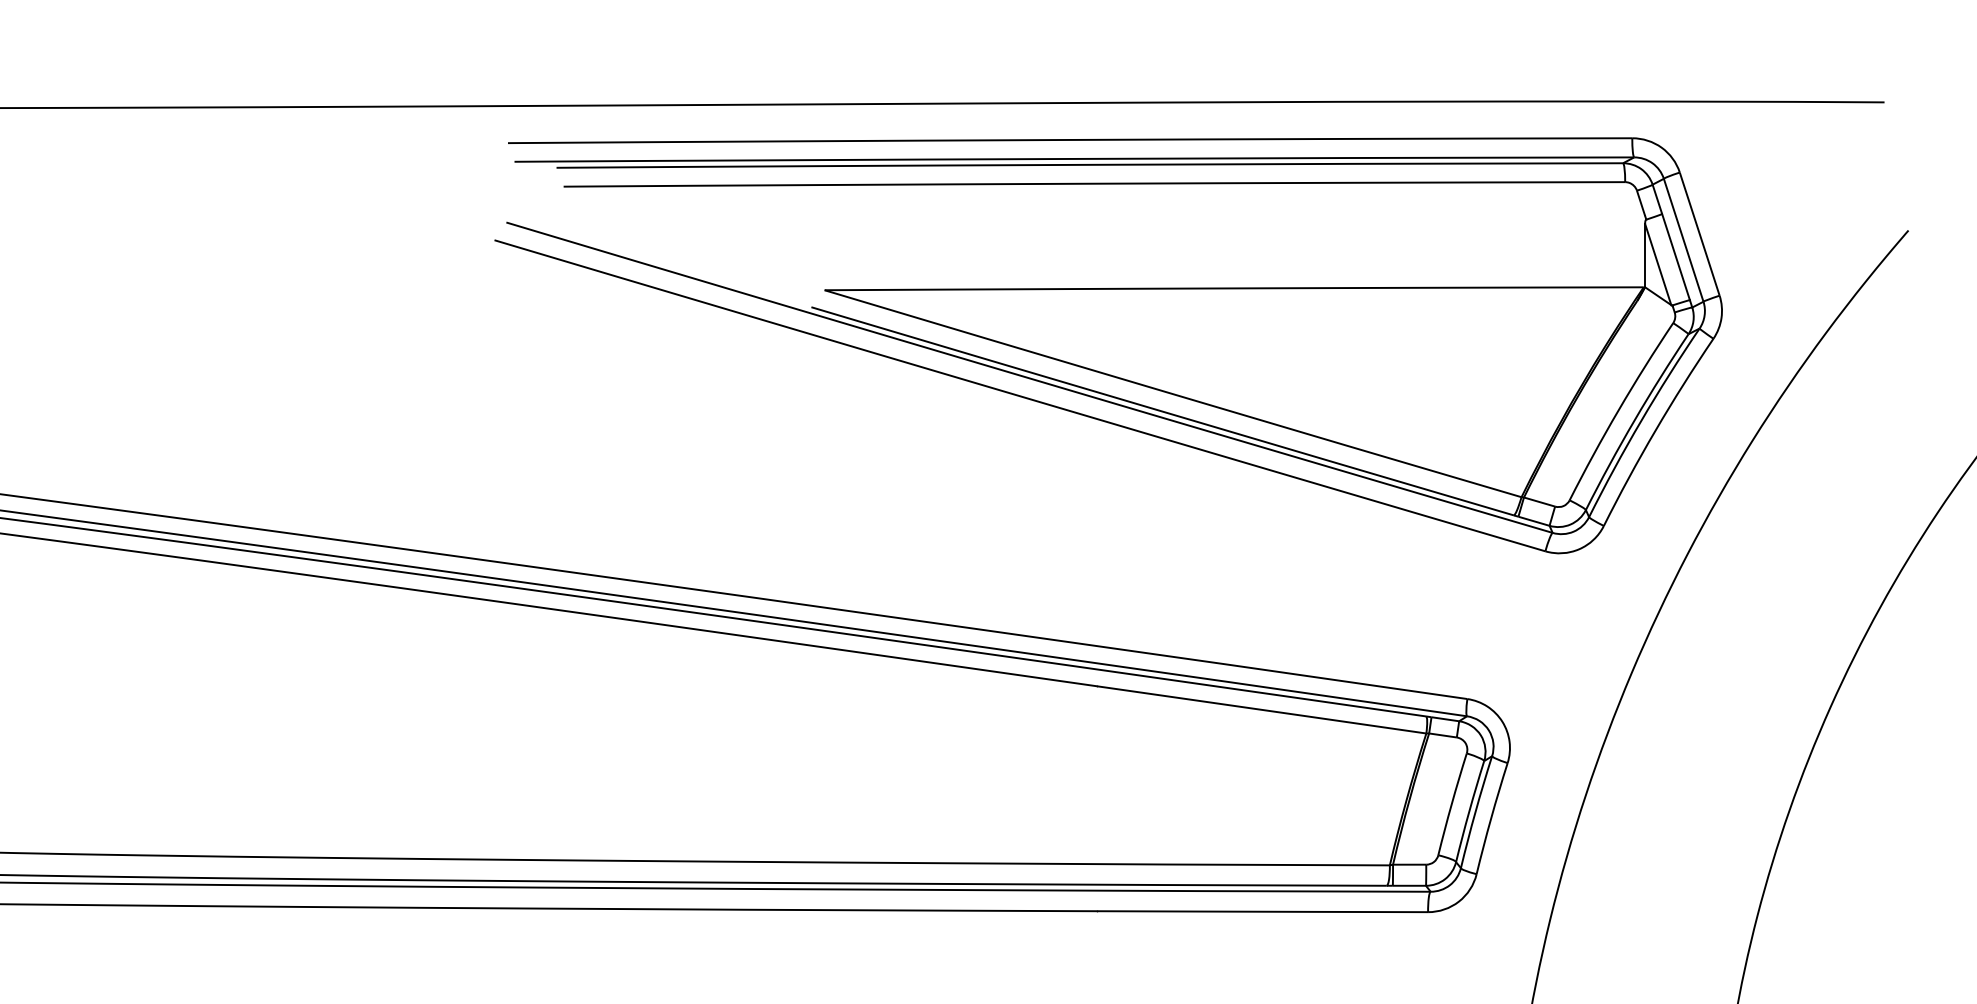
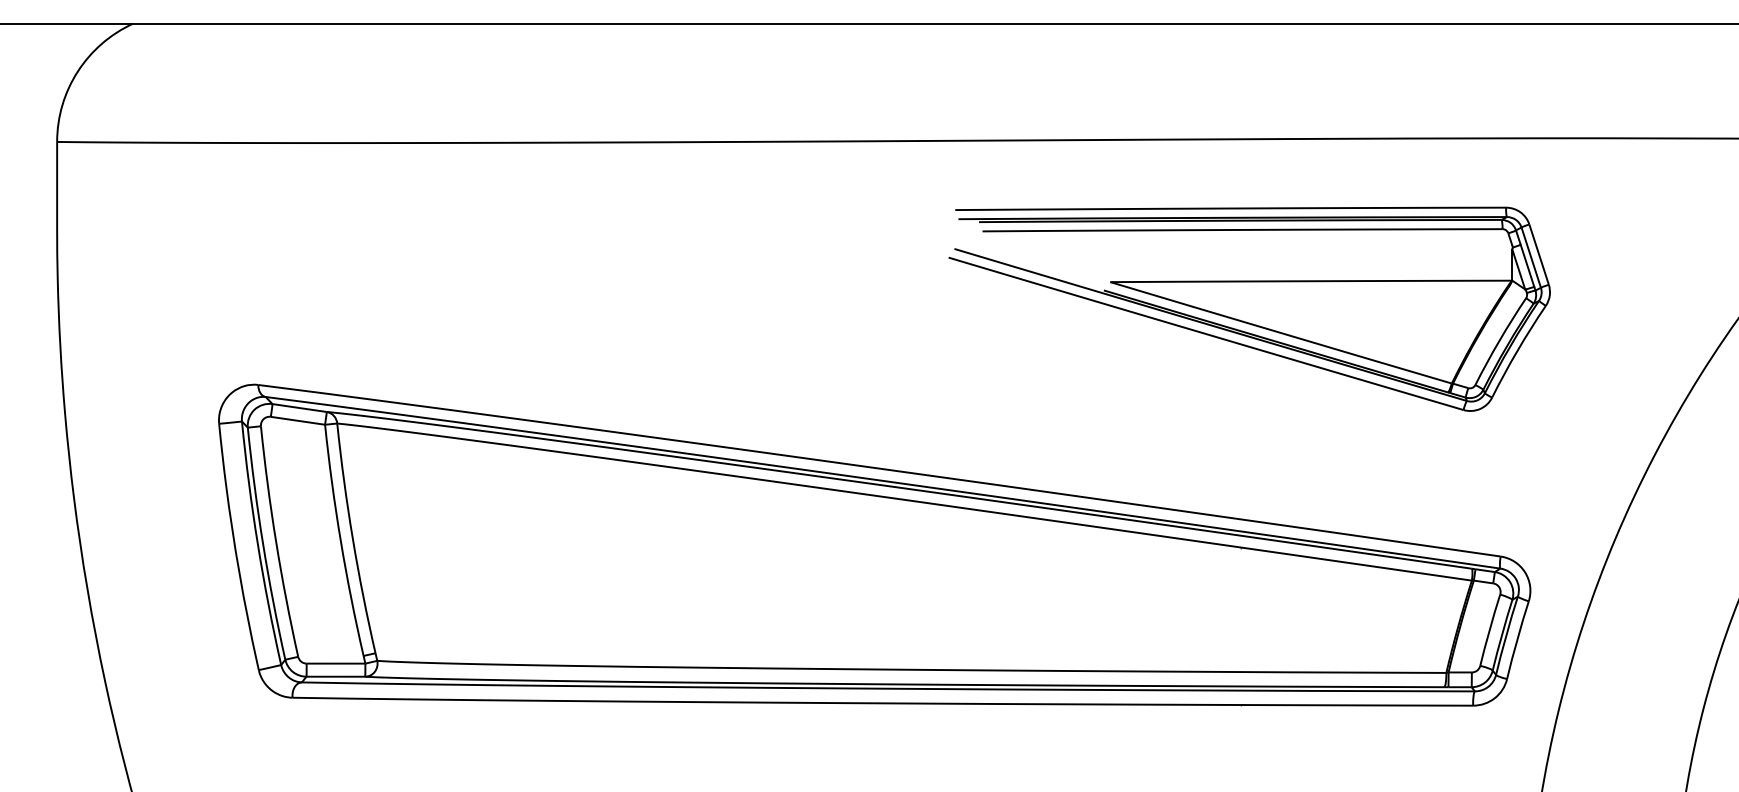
part: (1108, 346) -> (1249, 309), size x0.7

